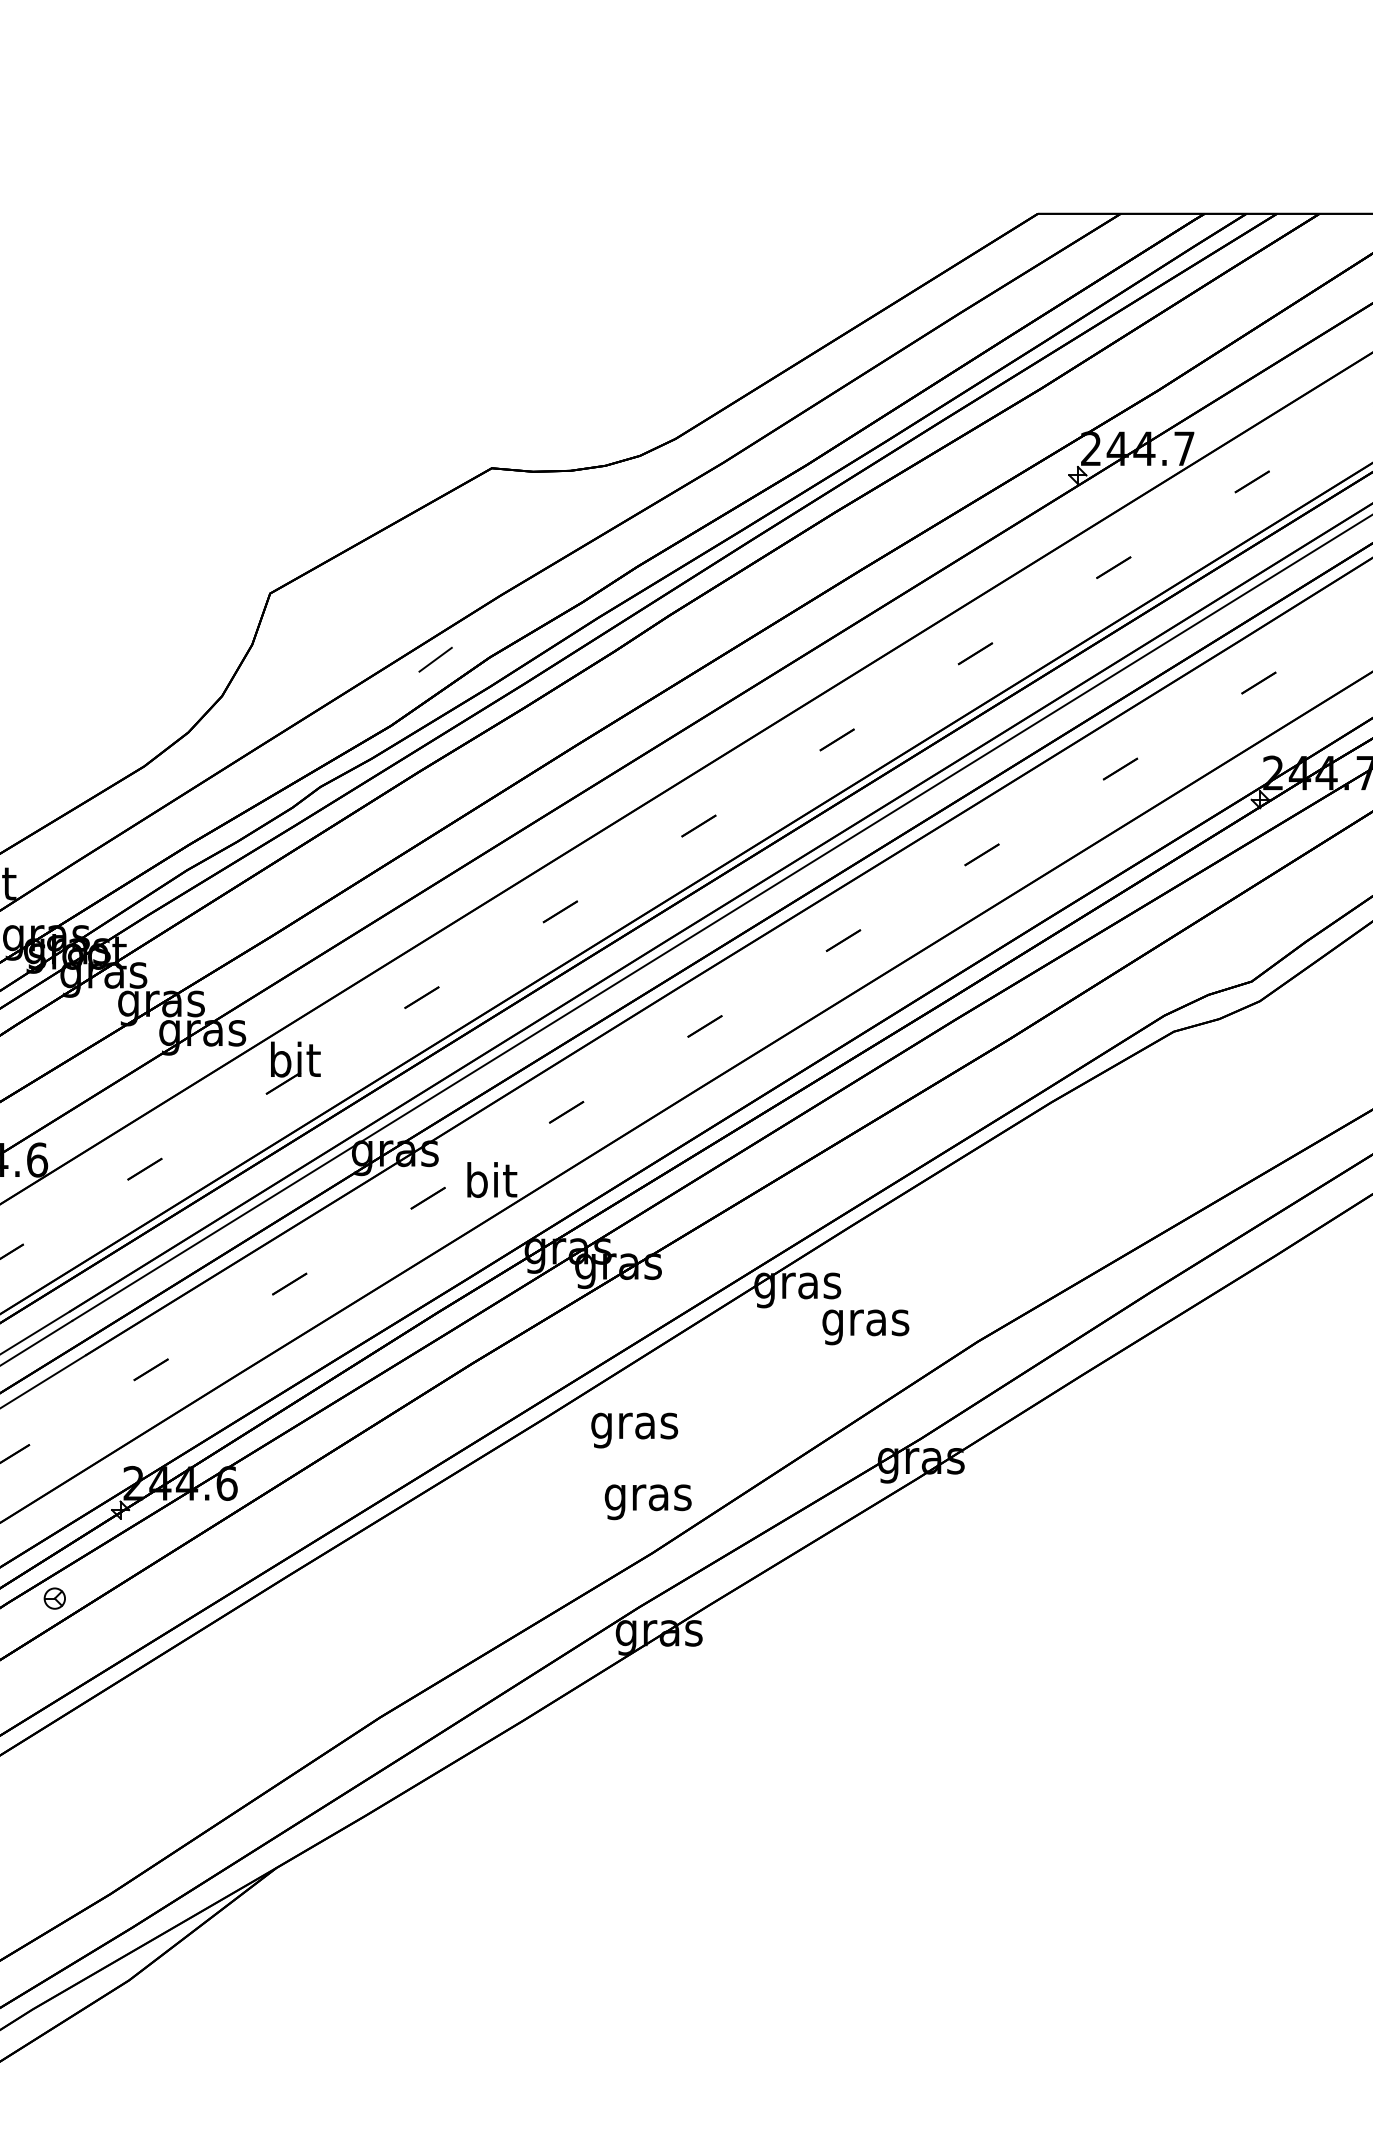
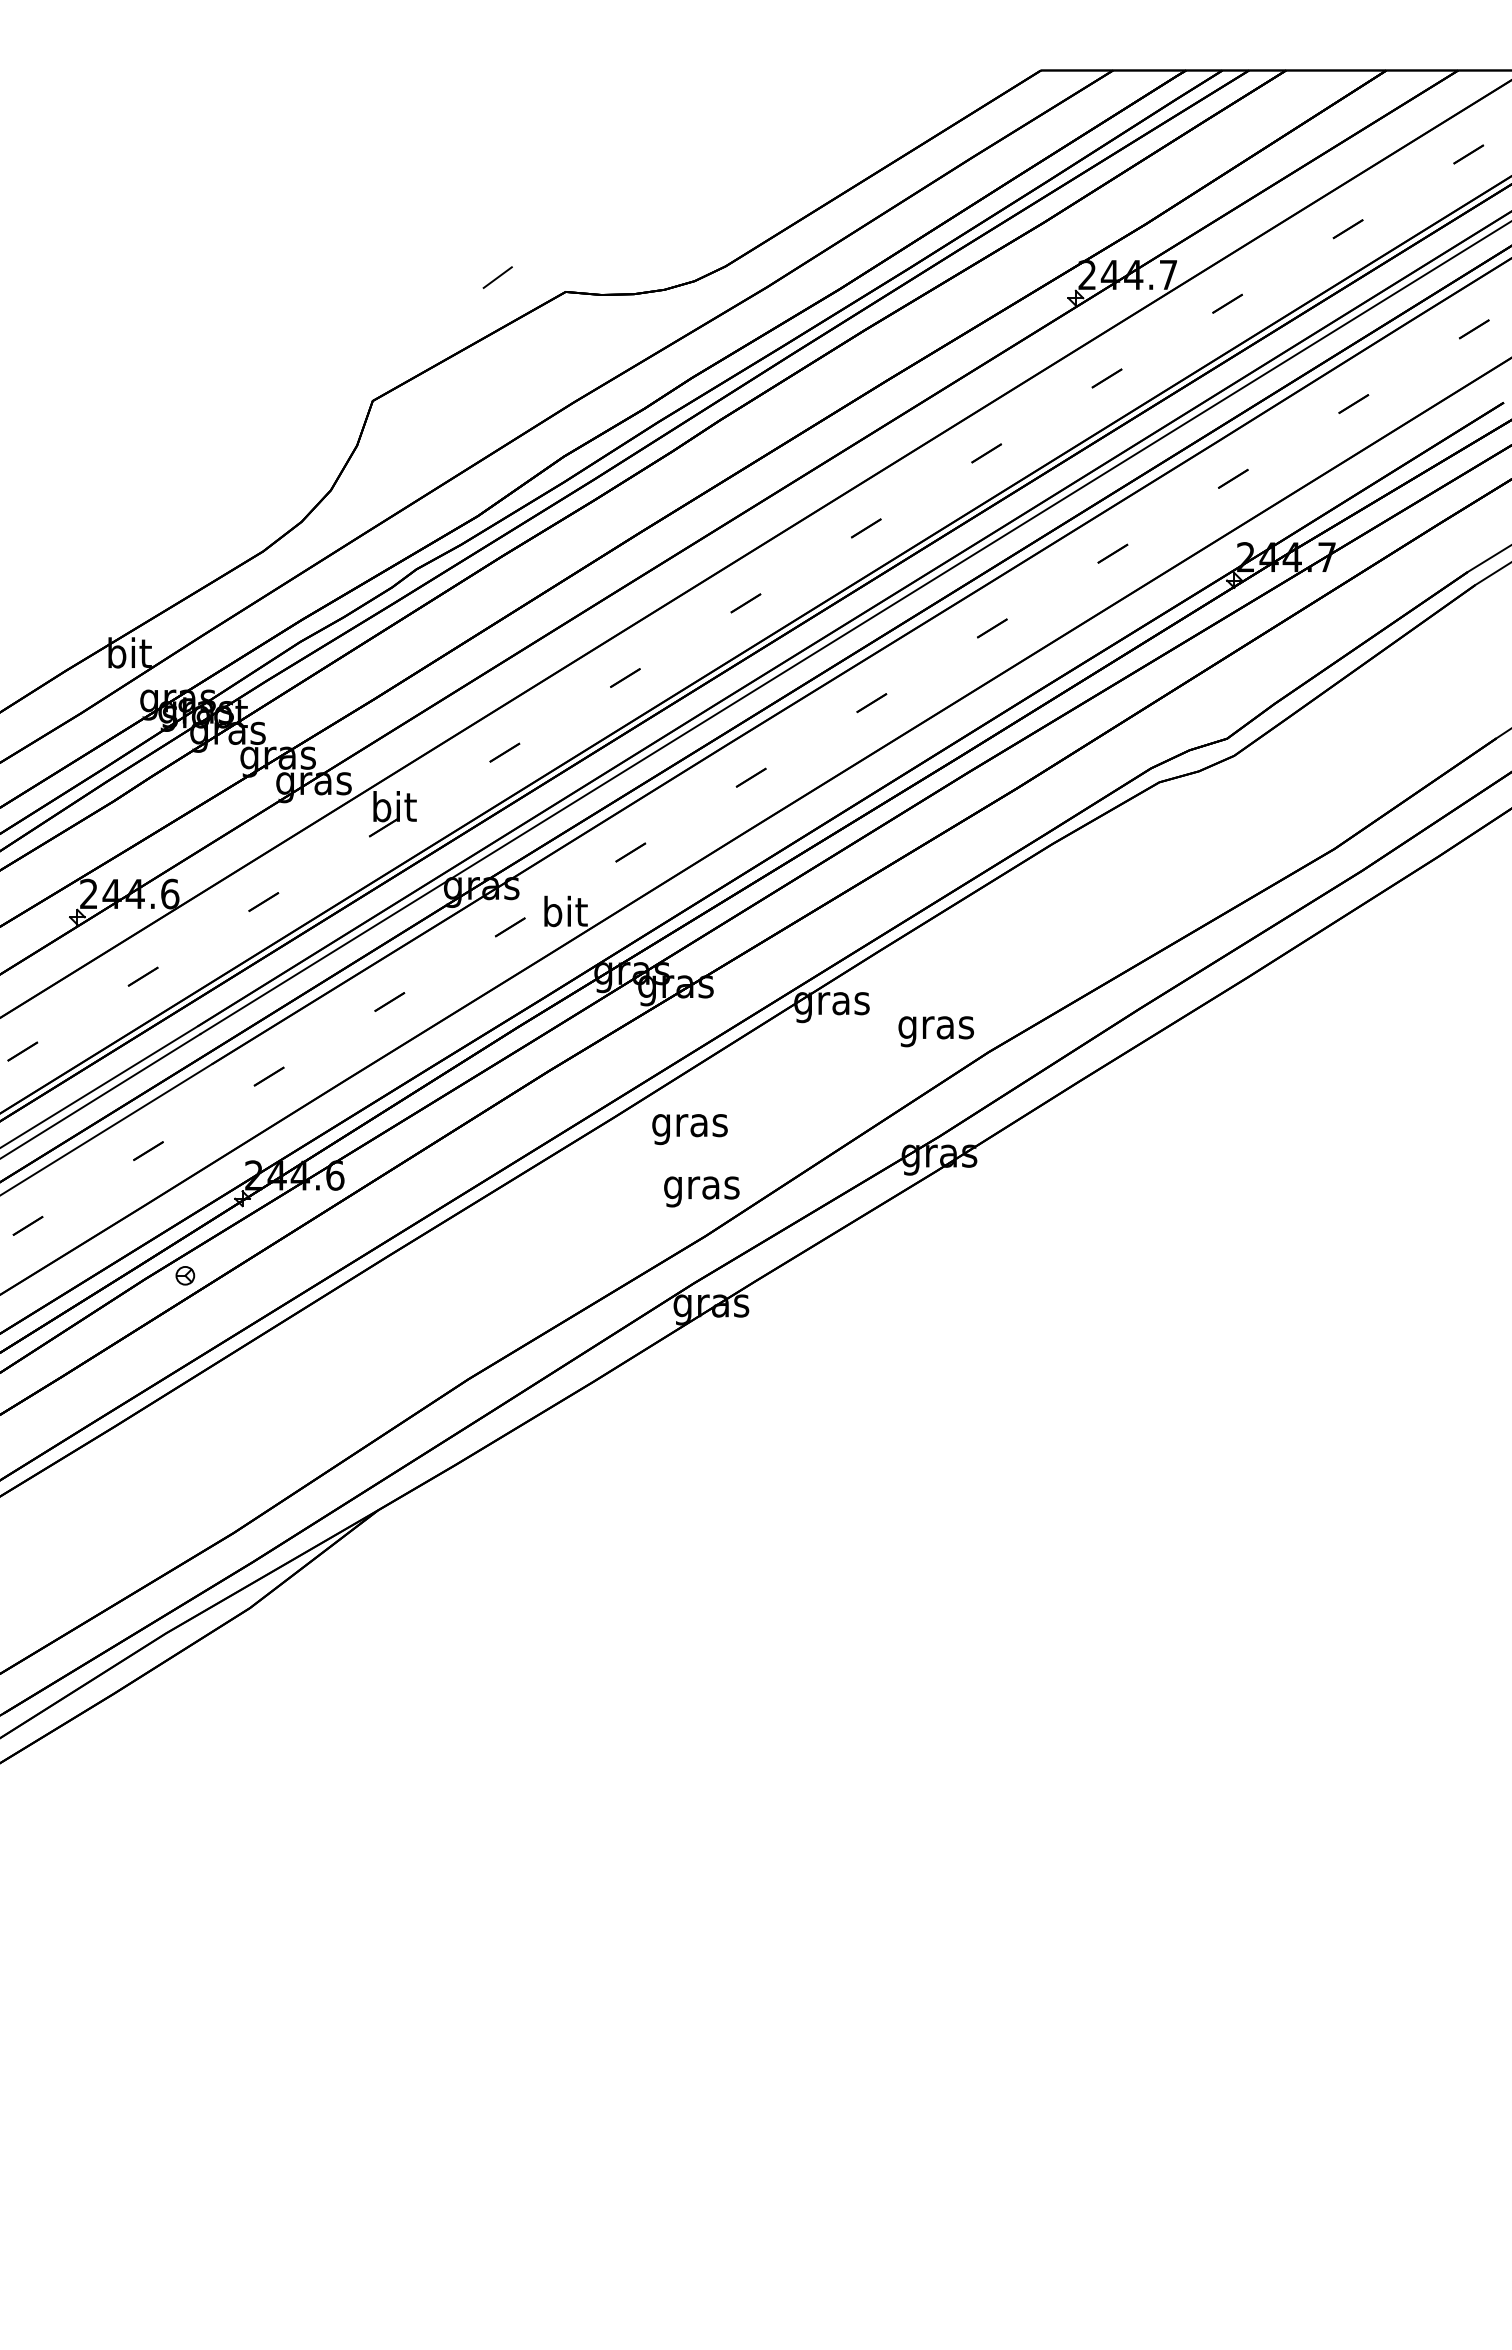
line: (435, 659) -> (497, 277), moved
text: (864, 1327) -> (935, 1031), moved

